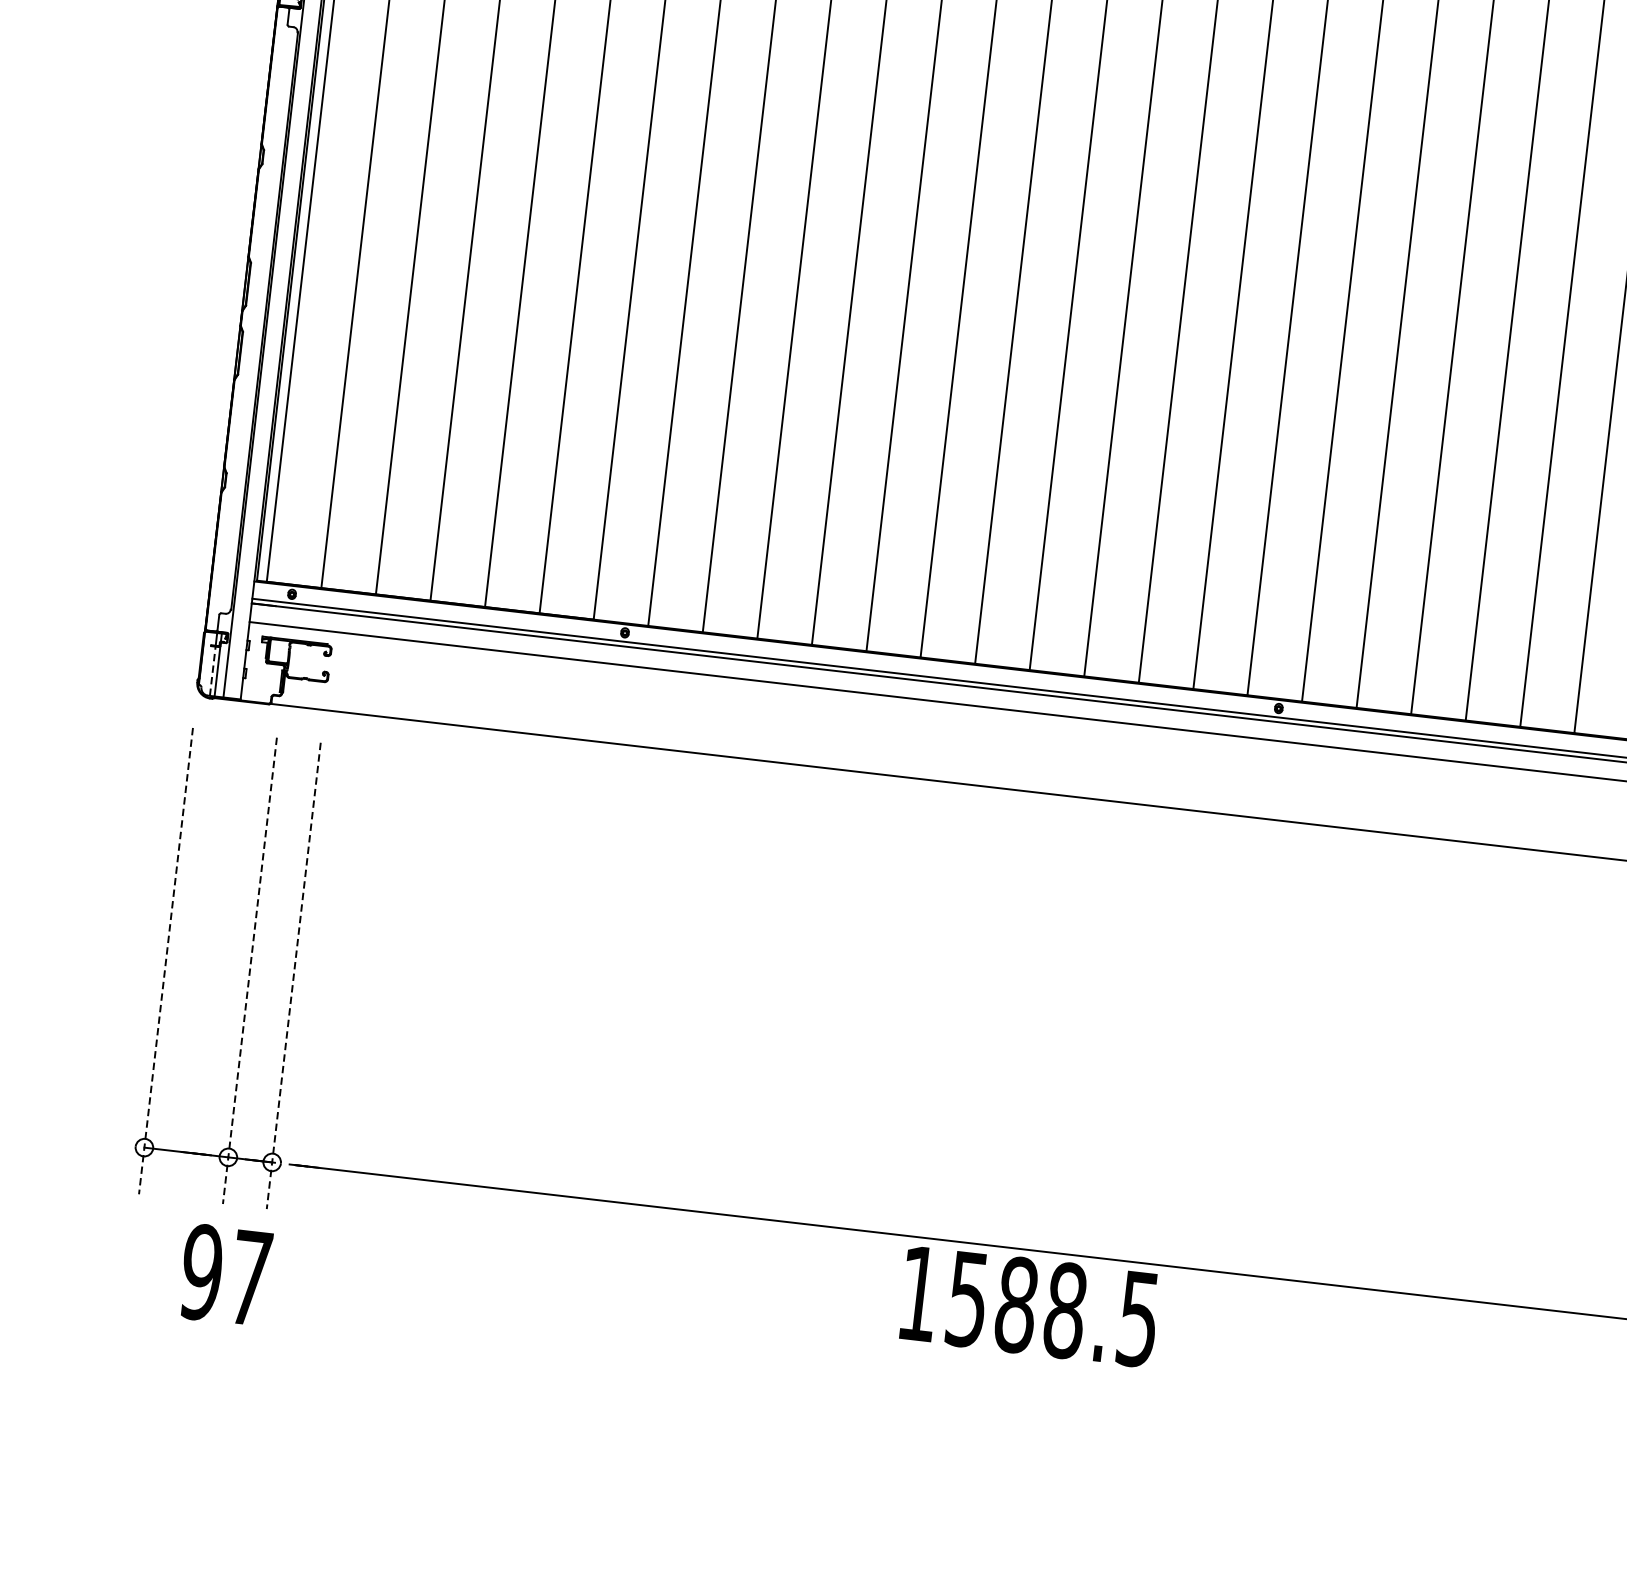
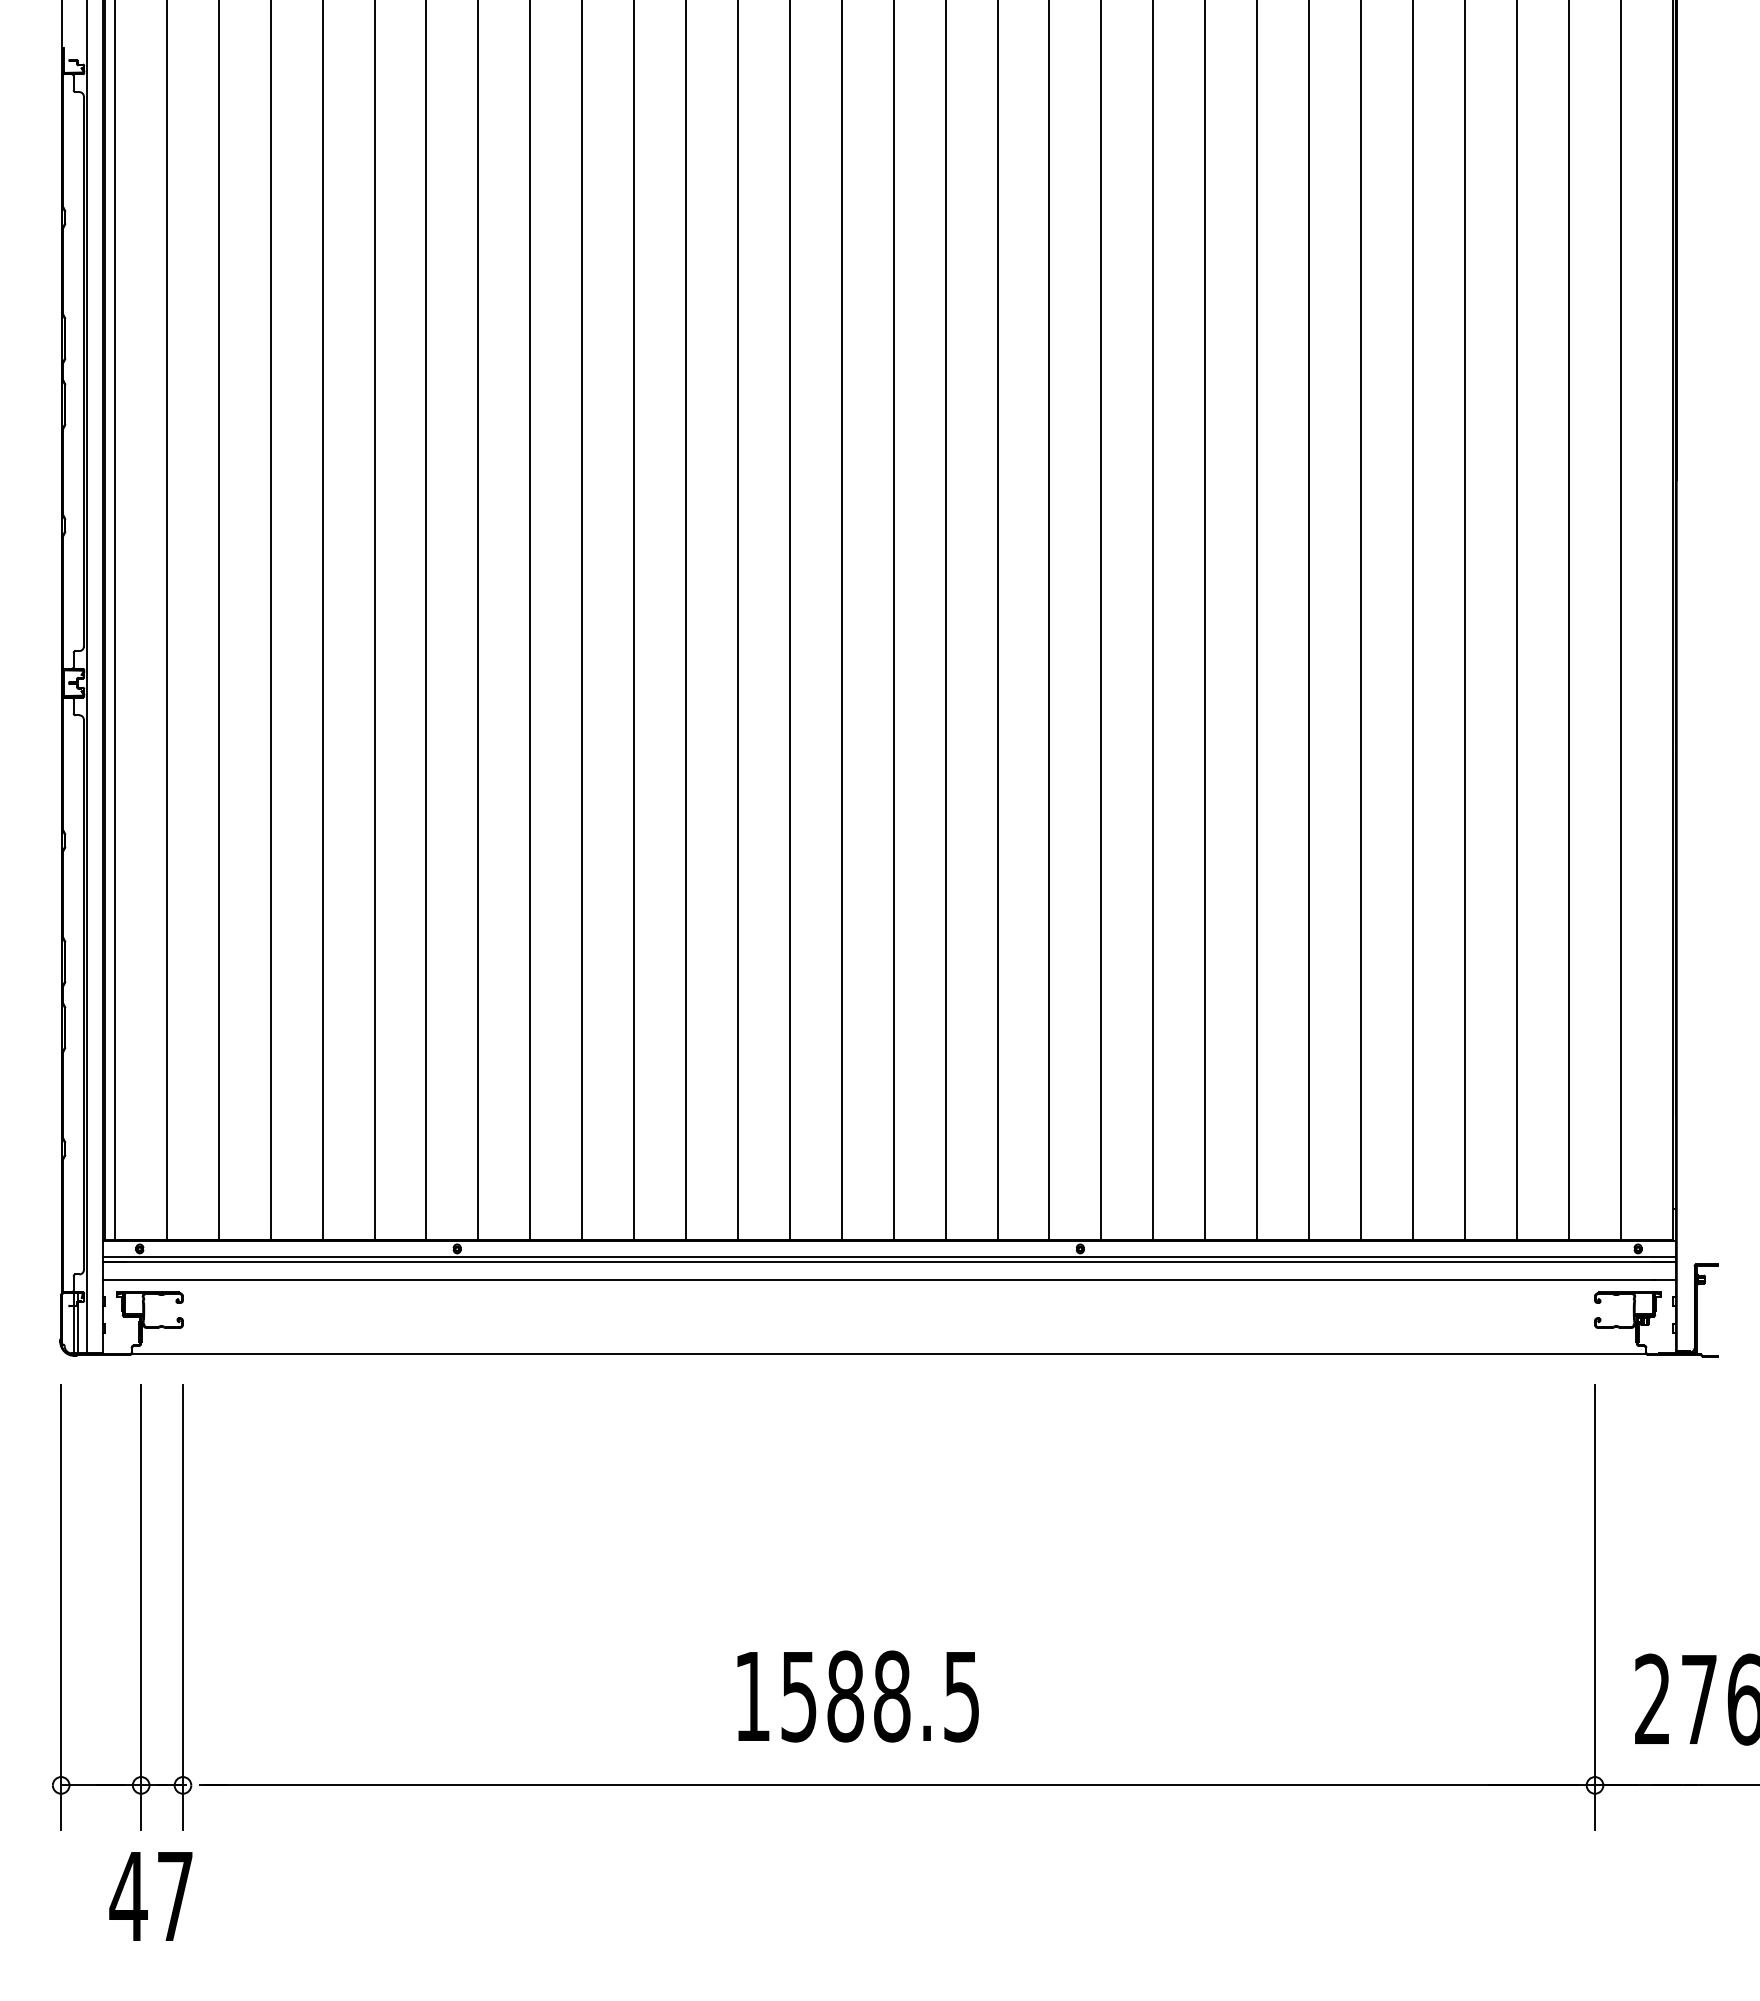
line: (212, 670) -> (73, 1329), dashed -> solid
line: (166, 962) -> (61, 1608), dashed -> solid
line: (250, 971) -> (141, 1608), dashed -> solid
line: (293, 976) -> (182, 1608), dashed -> solid
text: (201, 1272) -> (128, 1896), 97 -> 47
text: (1029, 1306) -> (857, 1696), moved

